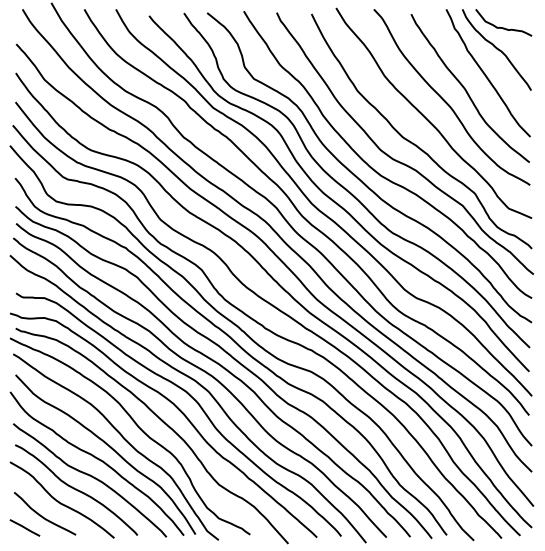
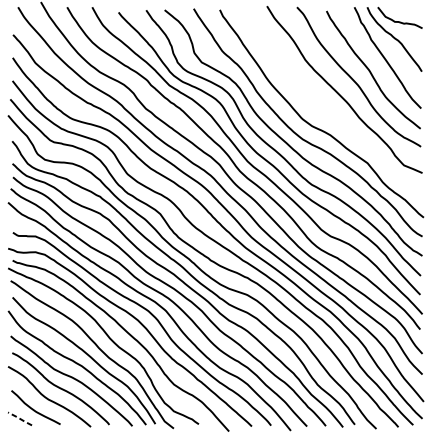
curve: (413, 142) -> (328, 112), removed
line: (25, 527) -> (20, 418), solid -> dashed

